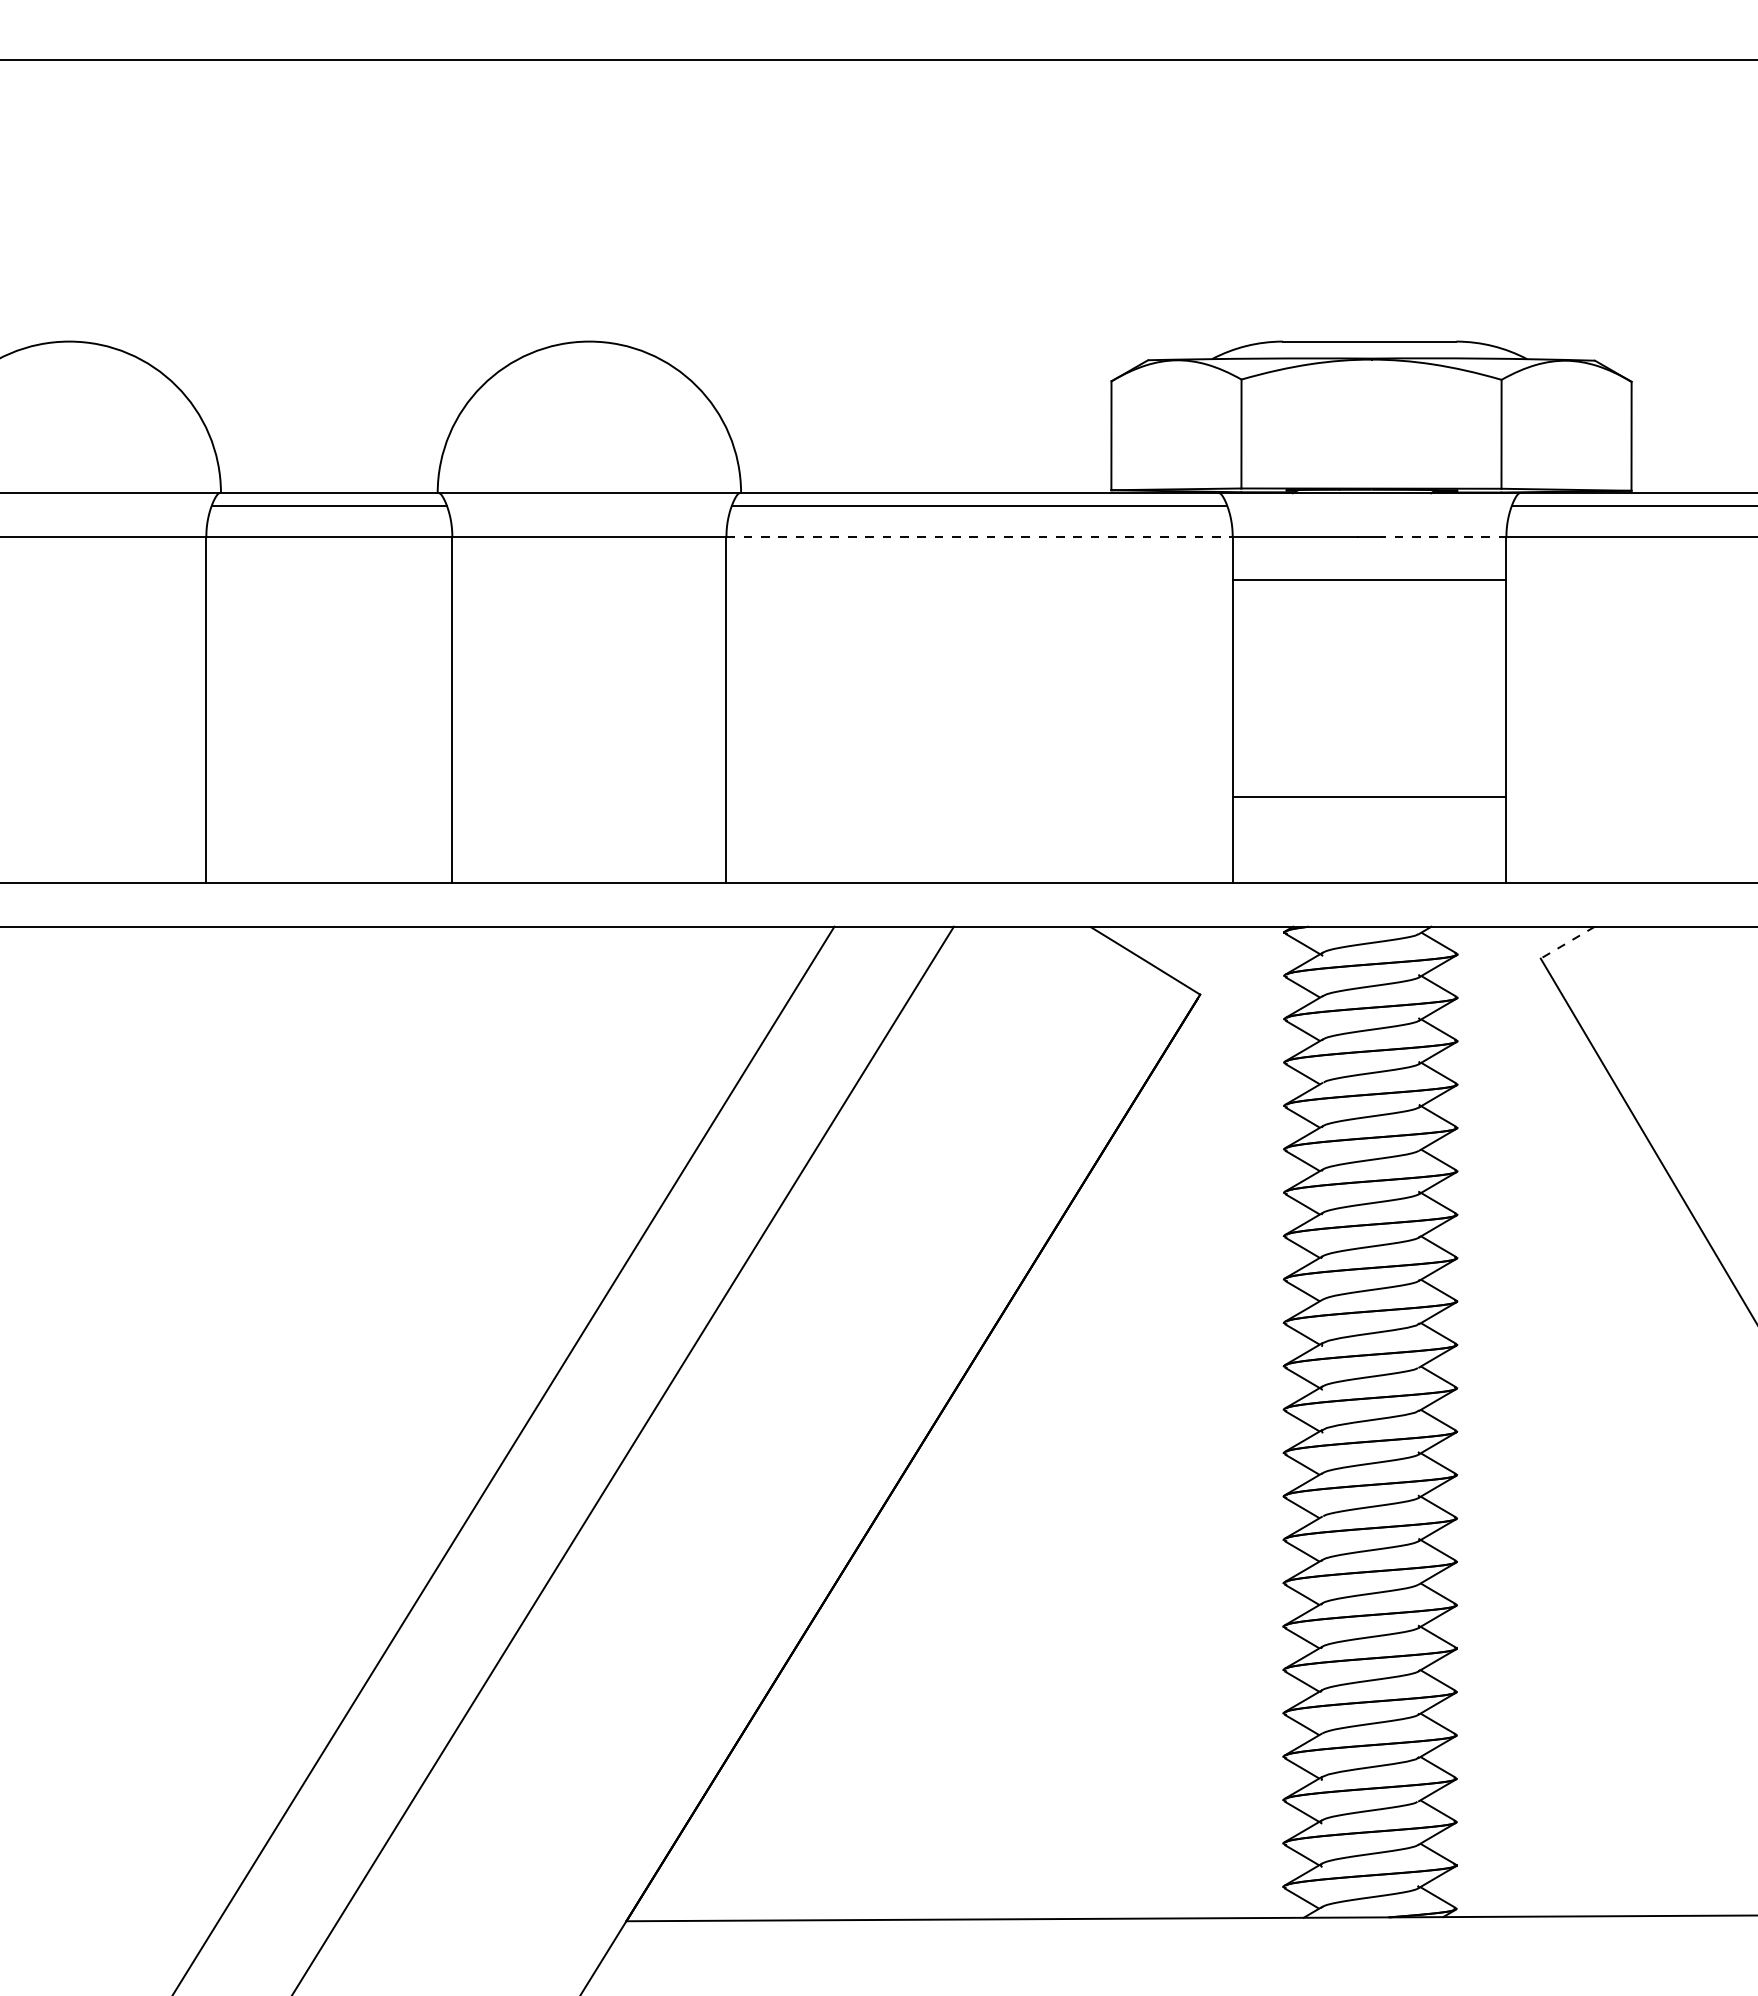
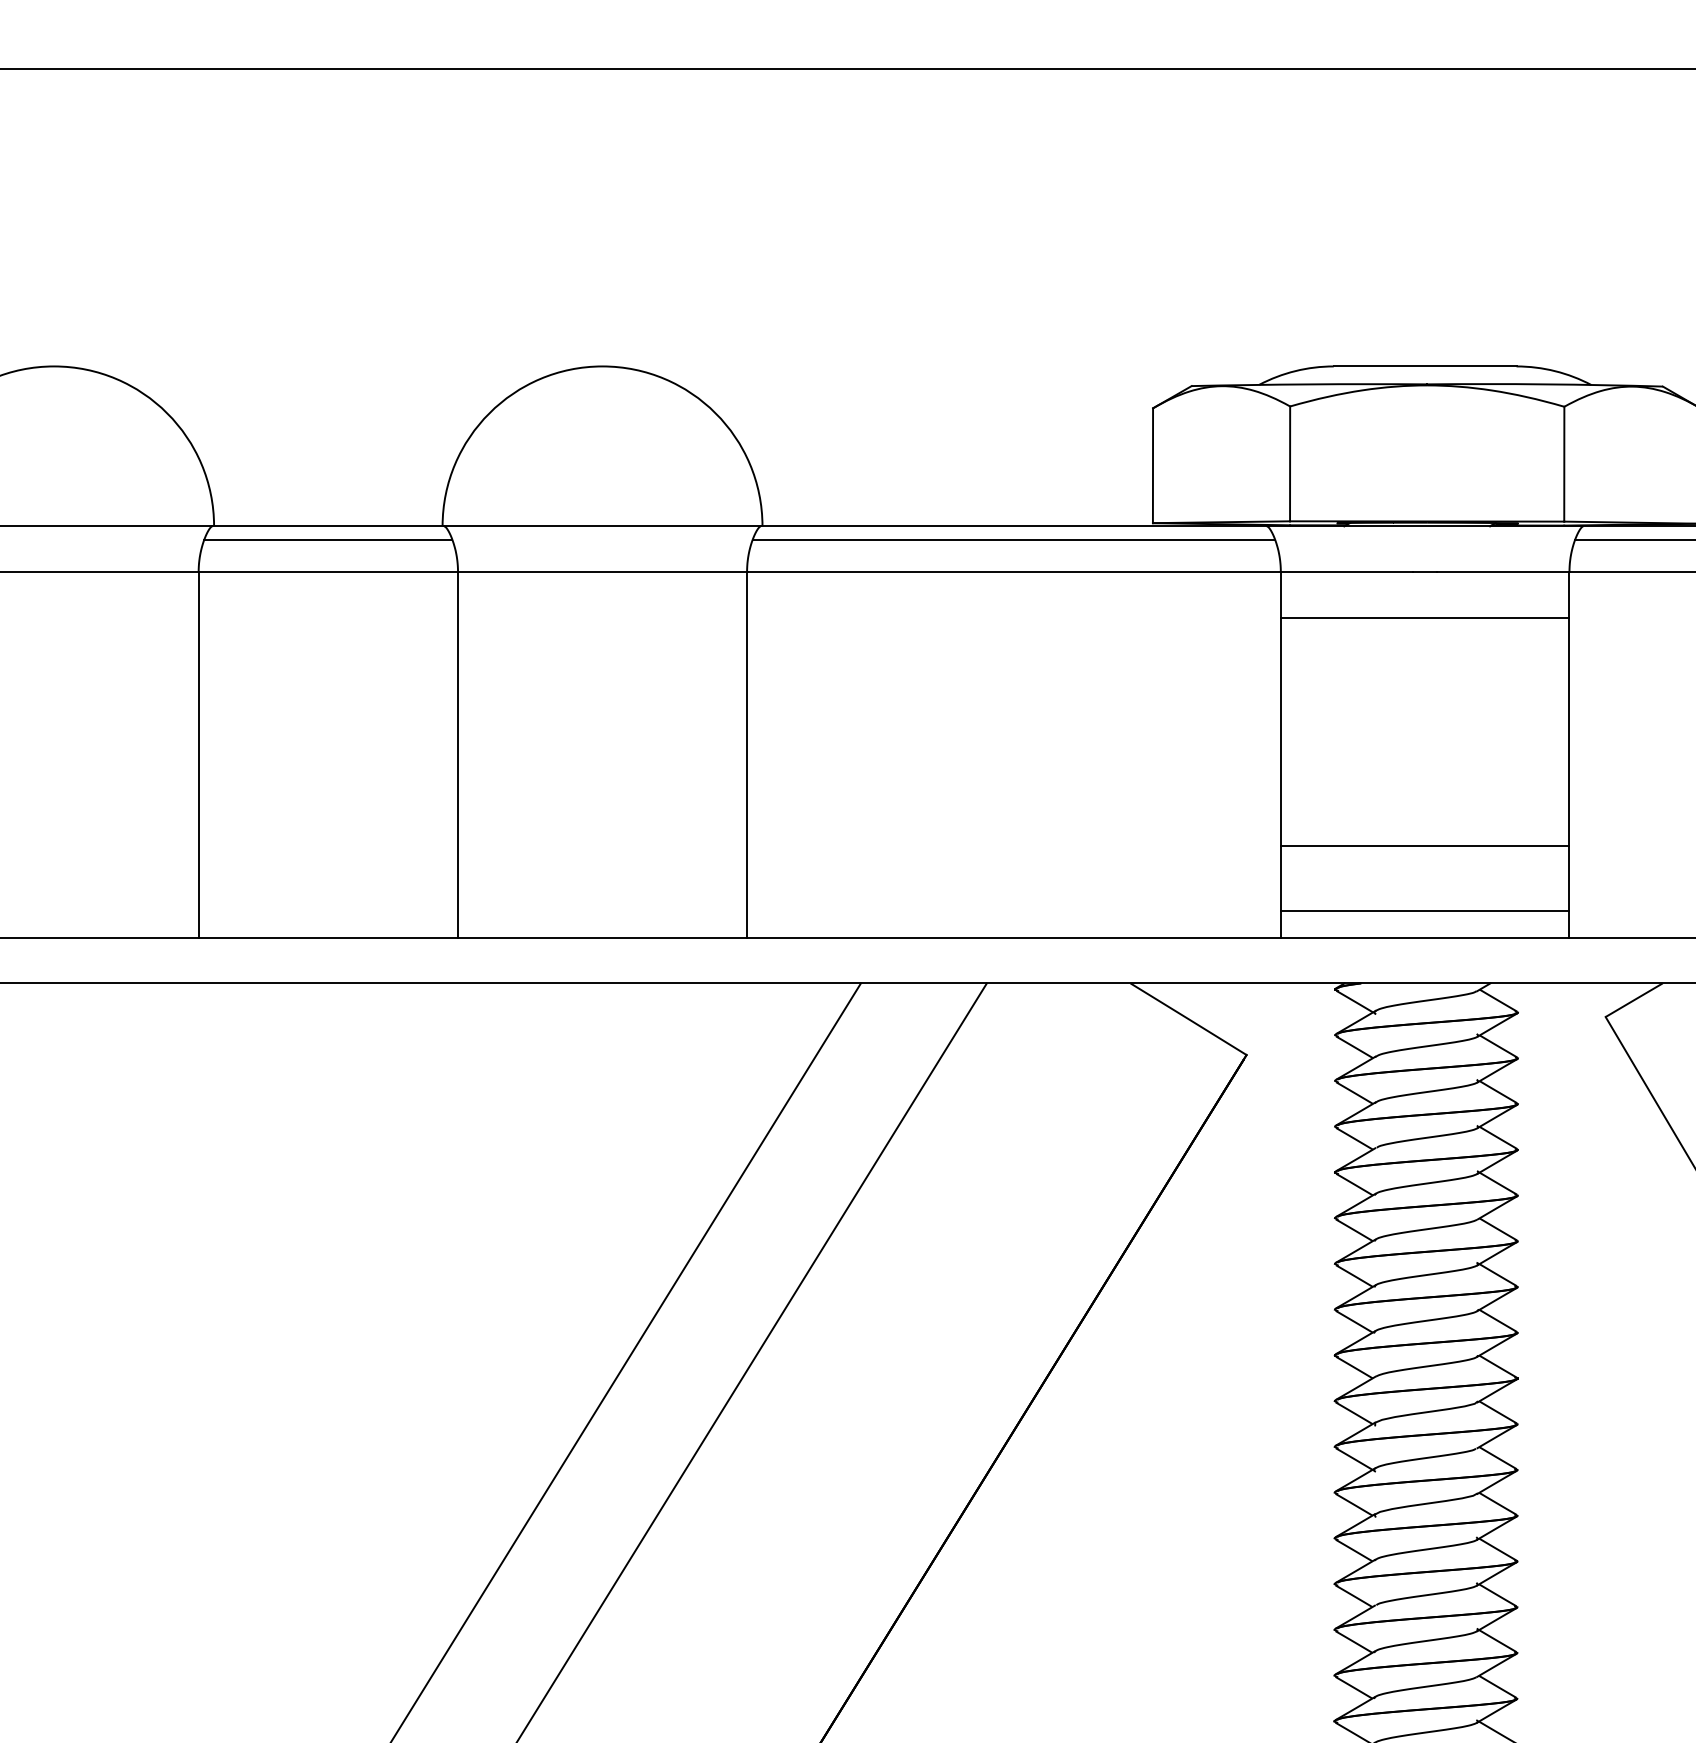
line: (980, 536) -> (1014, 571), dashed -> solid
line: (1443, 536) -> (1503, 571), dashed -> solid
line: (1369, 857) -> (1425, 910), added
line: (1568, 942) -> (1634, 1000), dashed -> solid

